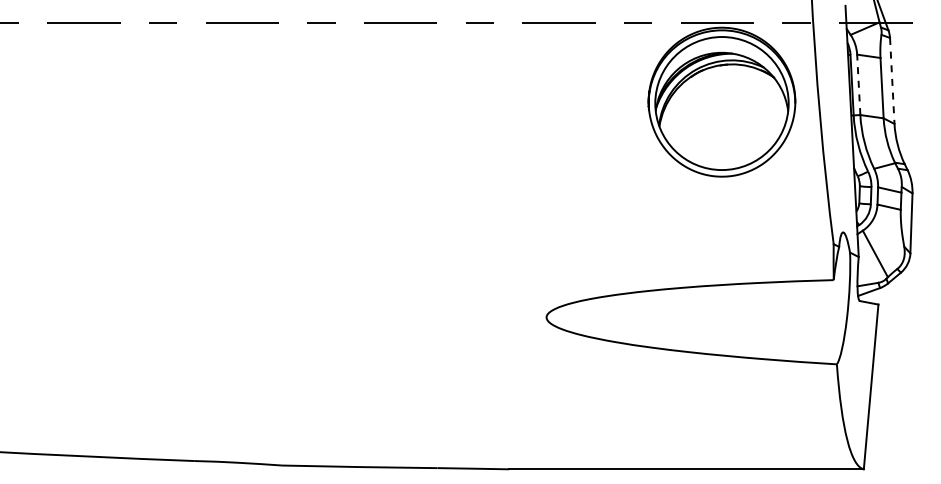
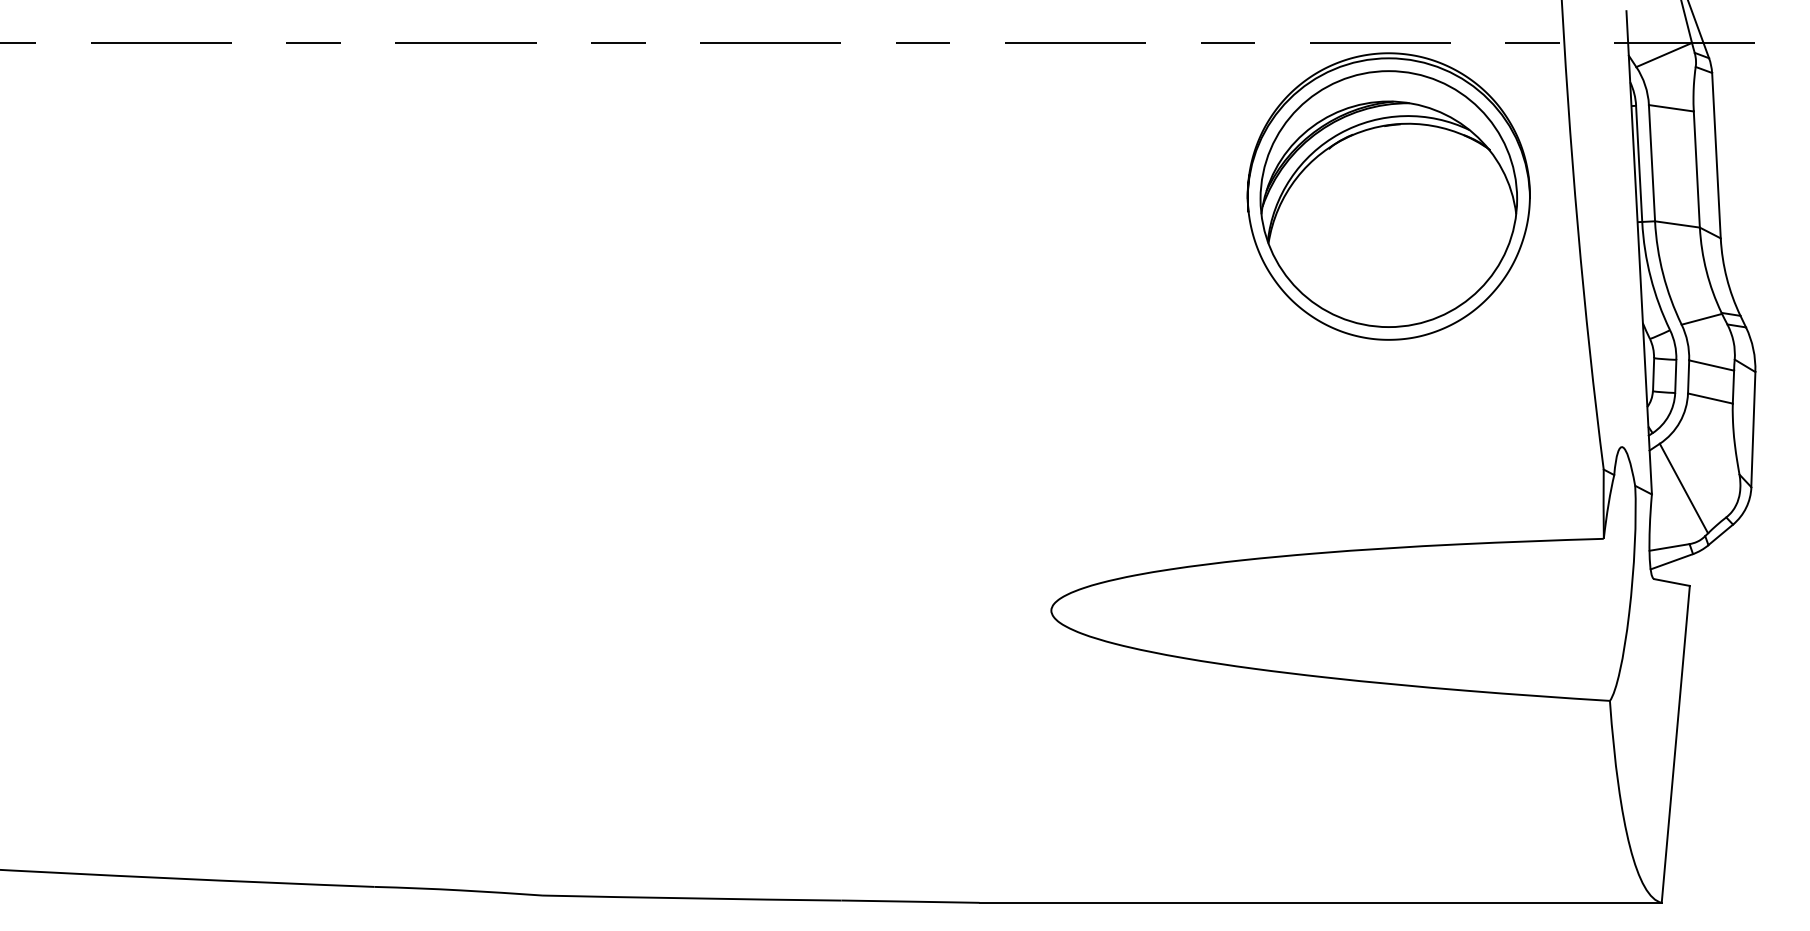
line: (892, 81) -> (1716, 156), dashed -> solid
line: (858, 84) -> (1651, 162), dashed -> solid

